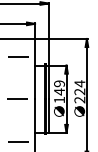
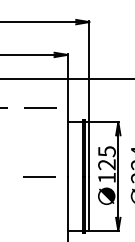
text: (59, 87) -> (106, 157), 149 -> 125

